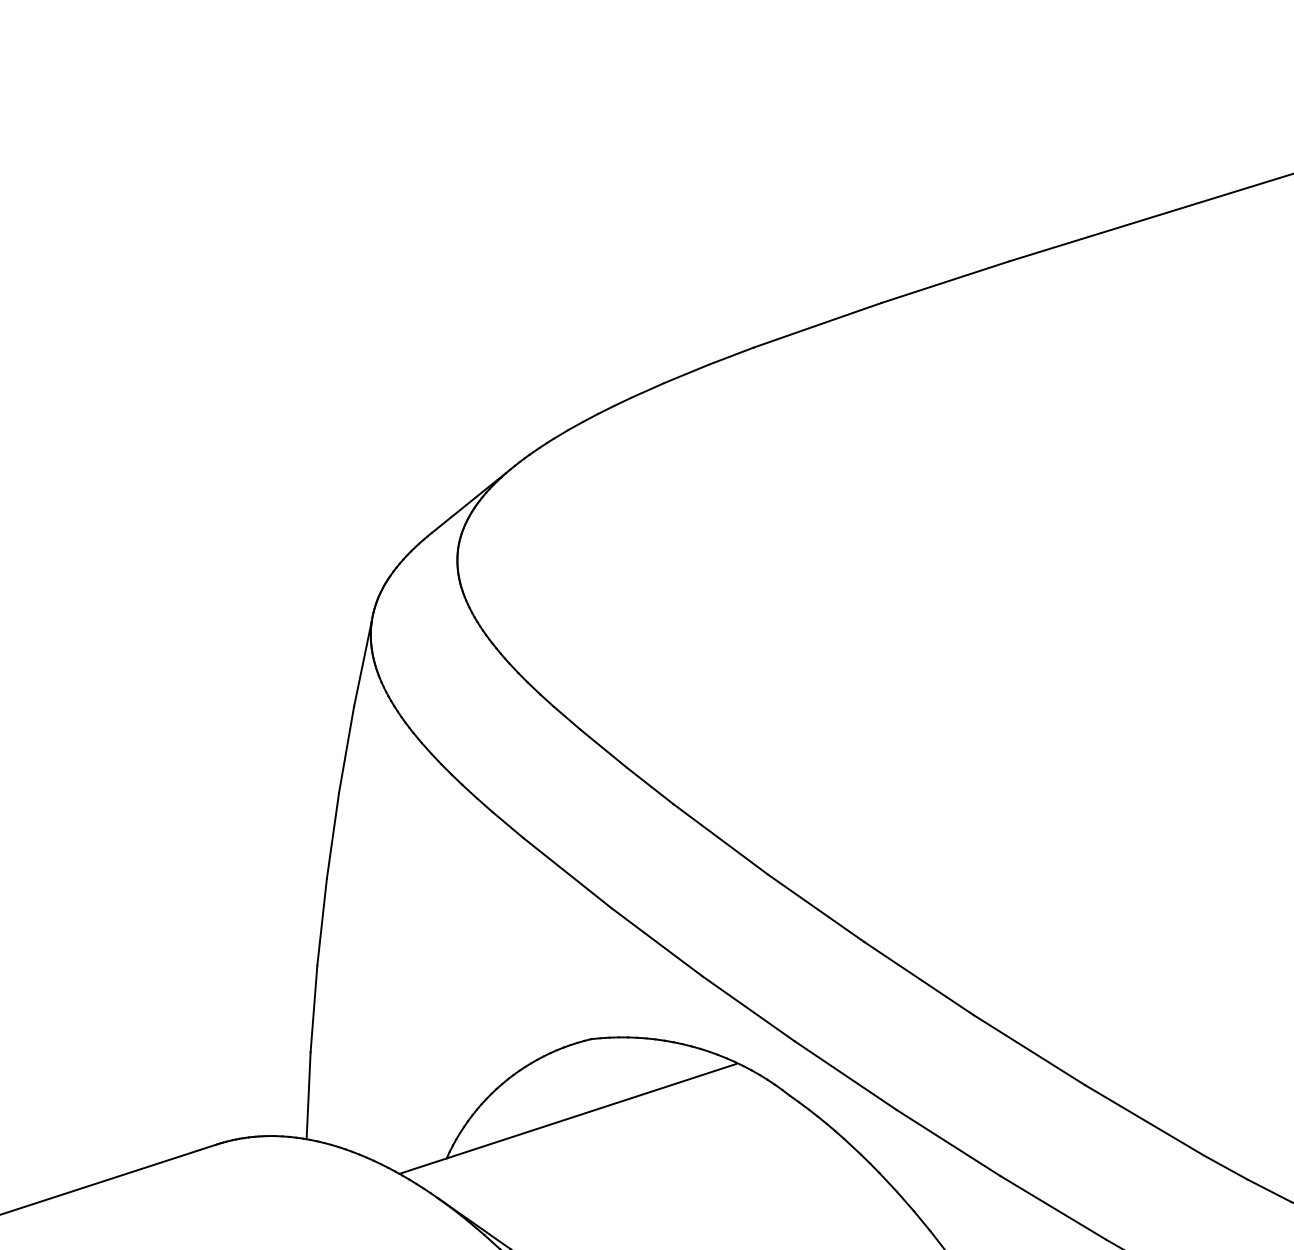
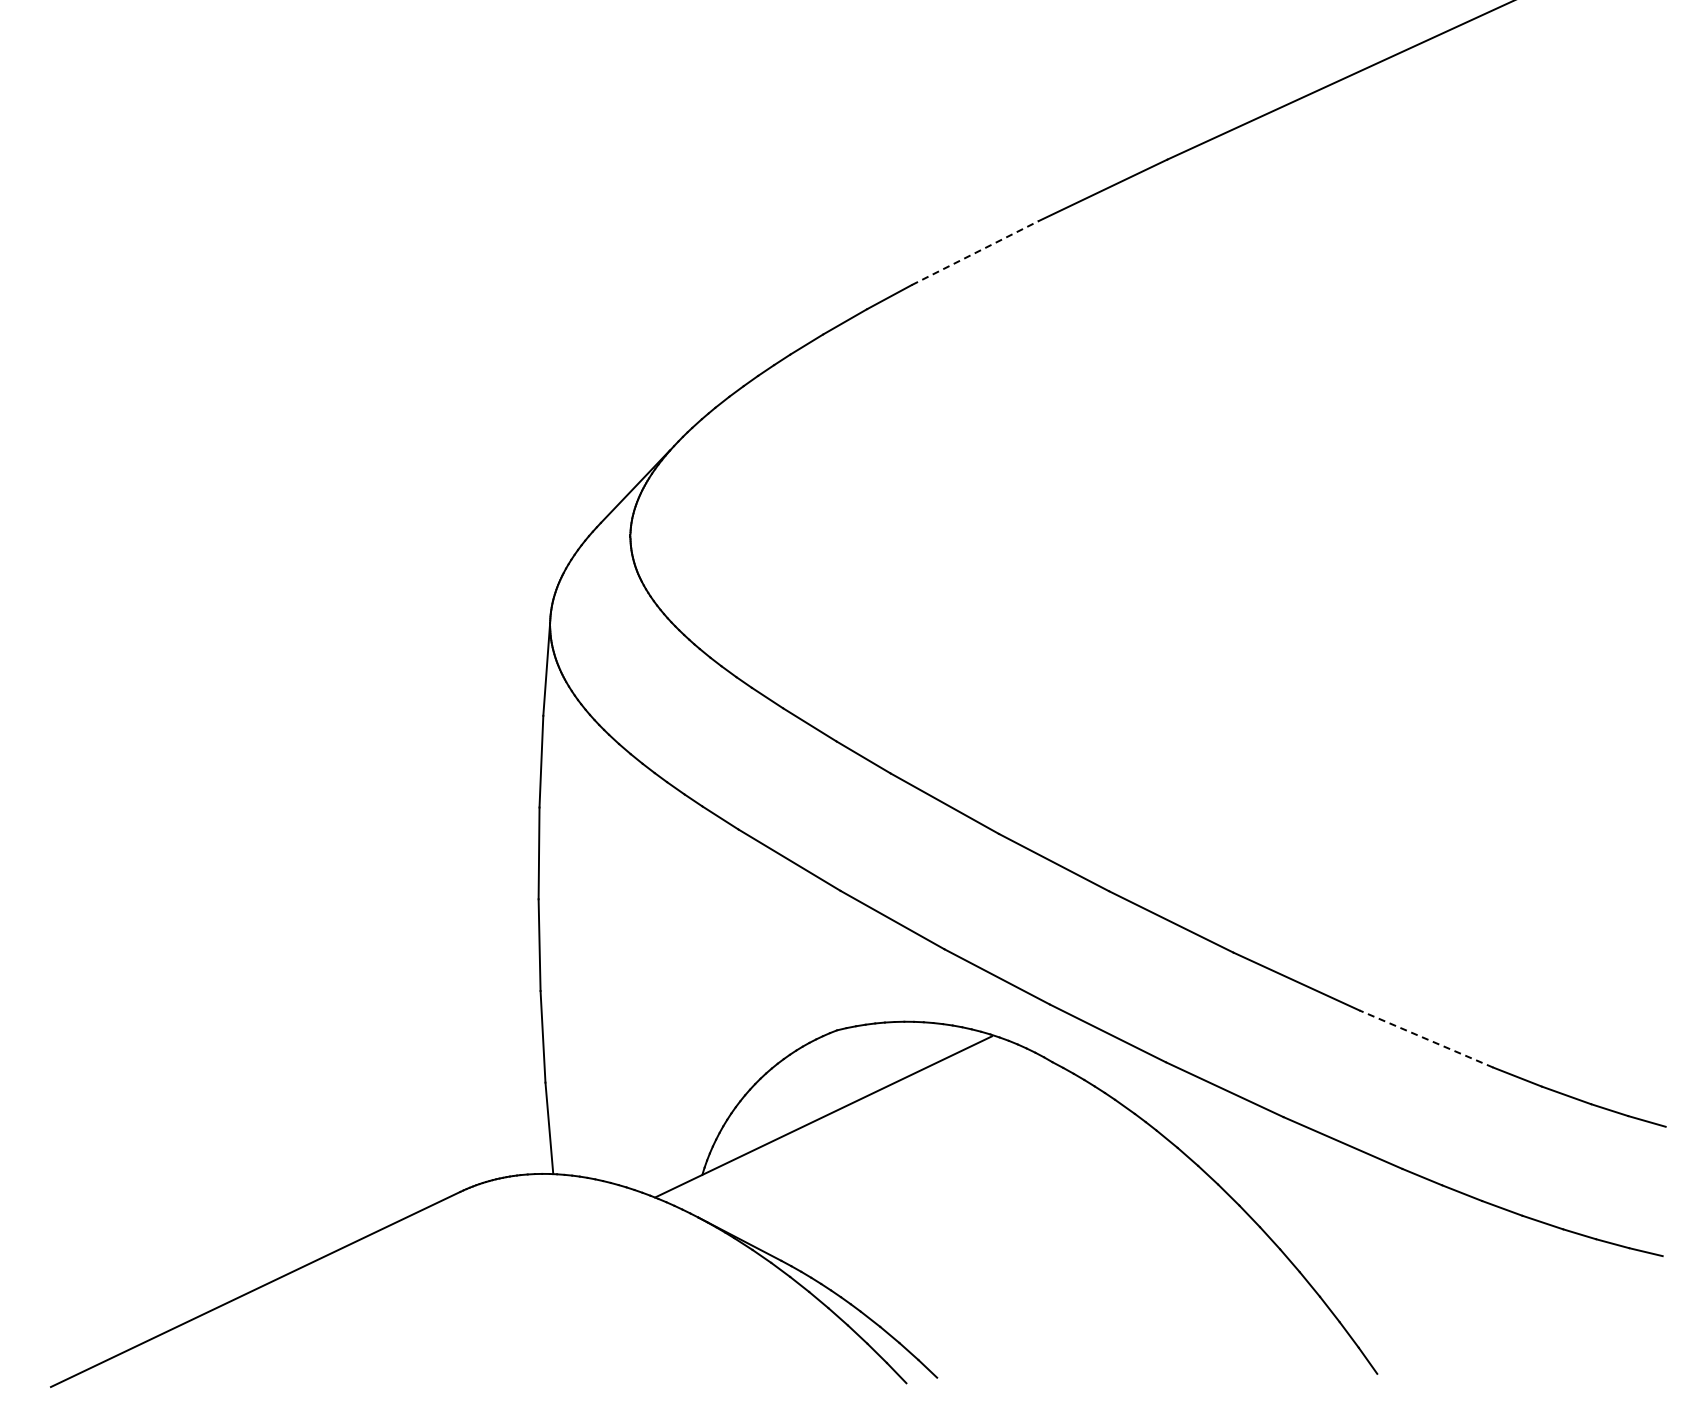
line: (817, 324) -> (975, 252), solid -> dashed
line: (1144, 1120) -> (1426, 1039), solid -> dashed

